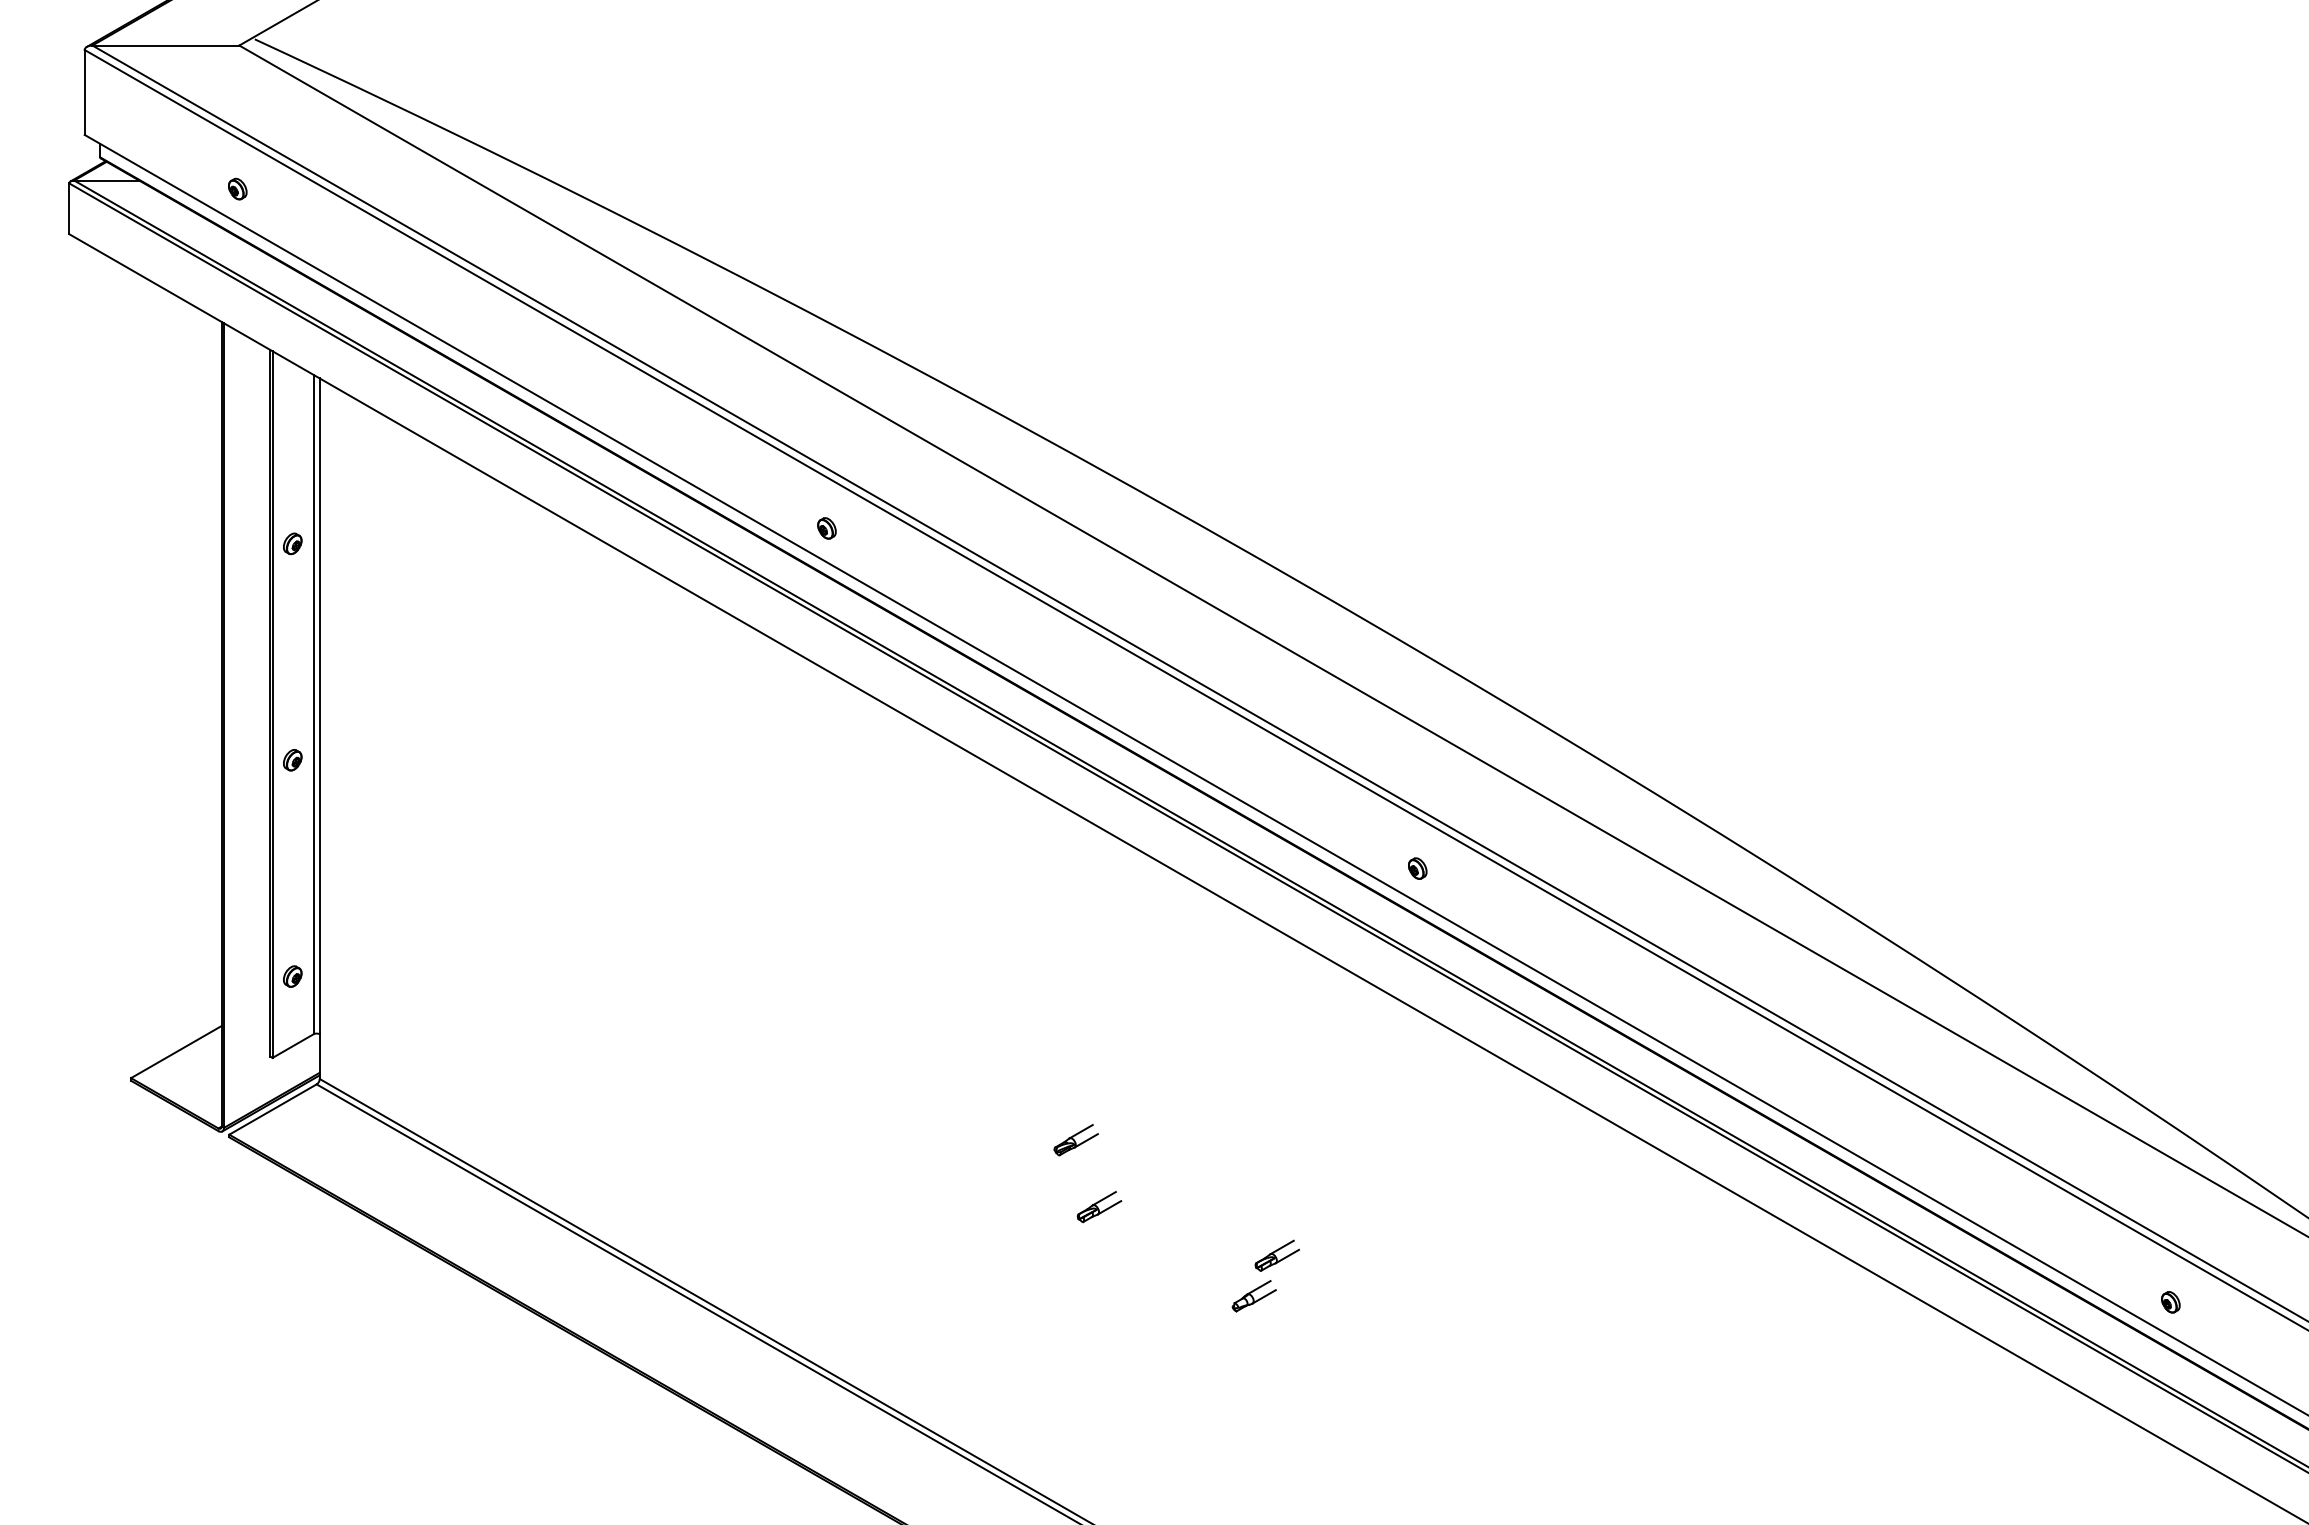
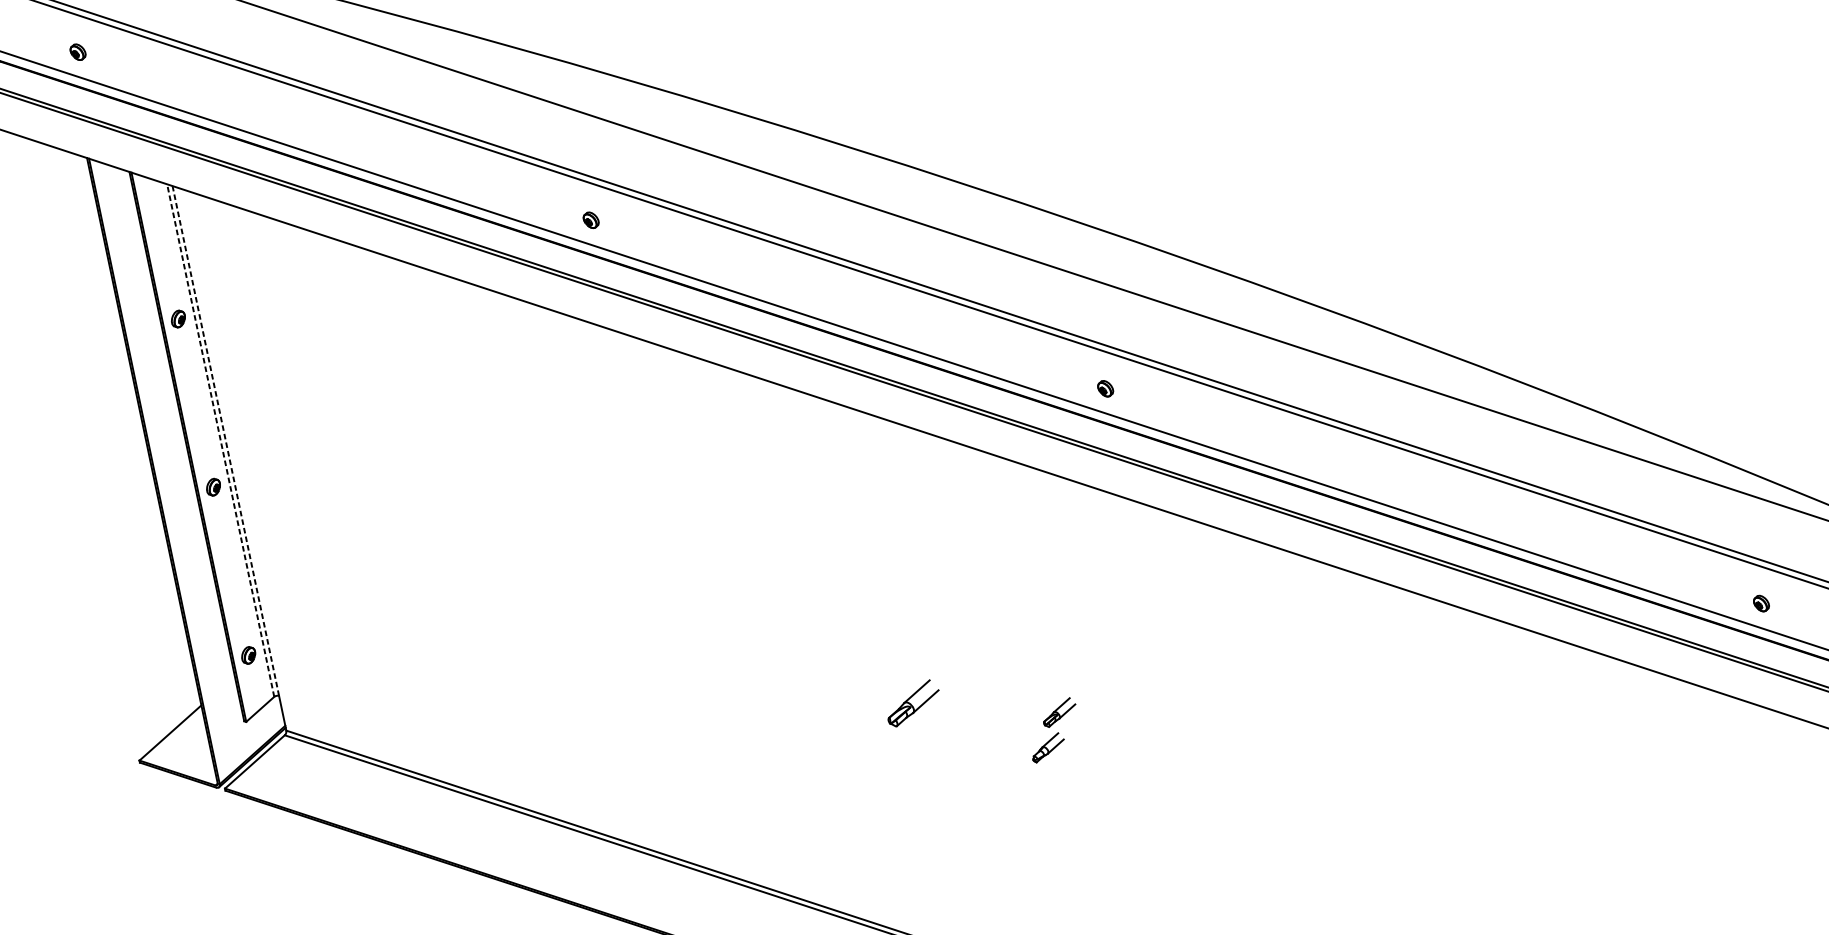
line: (313, 704) -> (220, 440), solid -> dashed
line: (319, 706) -> (225, 441), solid -> dashed
part: (1075, 1140) -> (883, 655), removed
part: (1099, 1207) -> (913, 703), size x1.6

